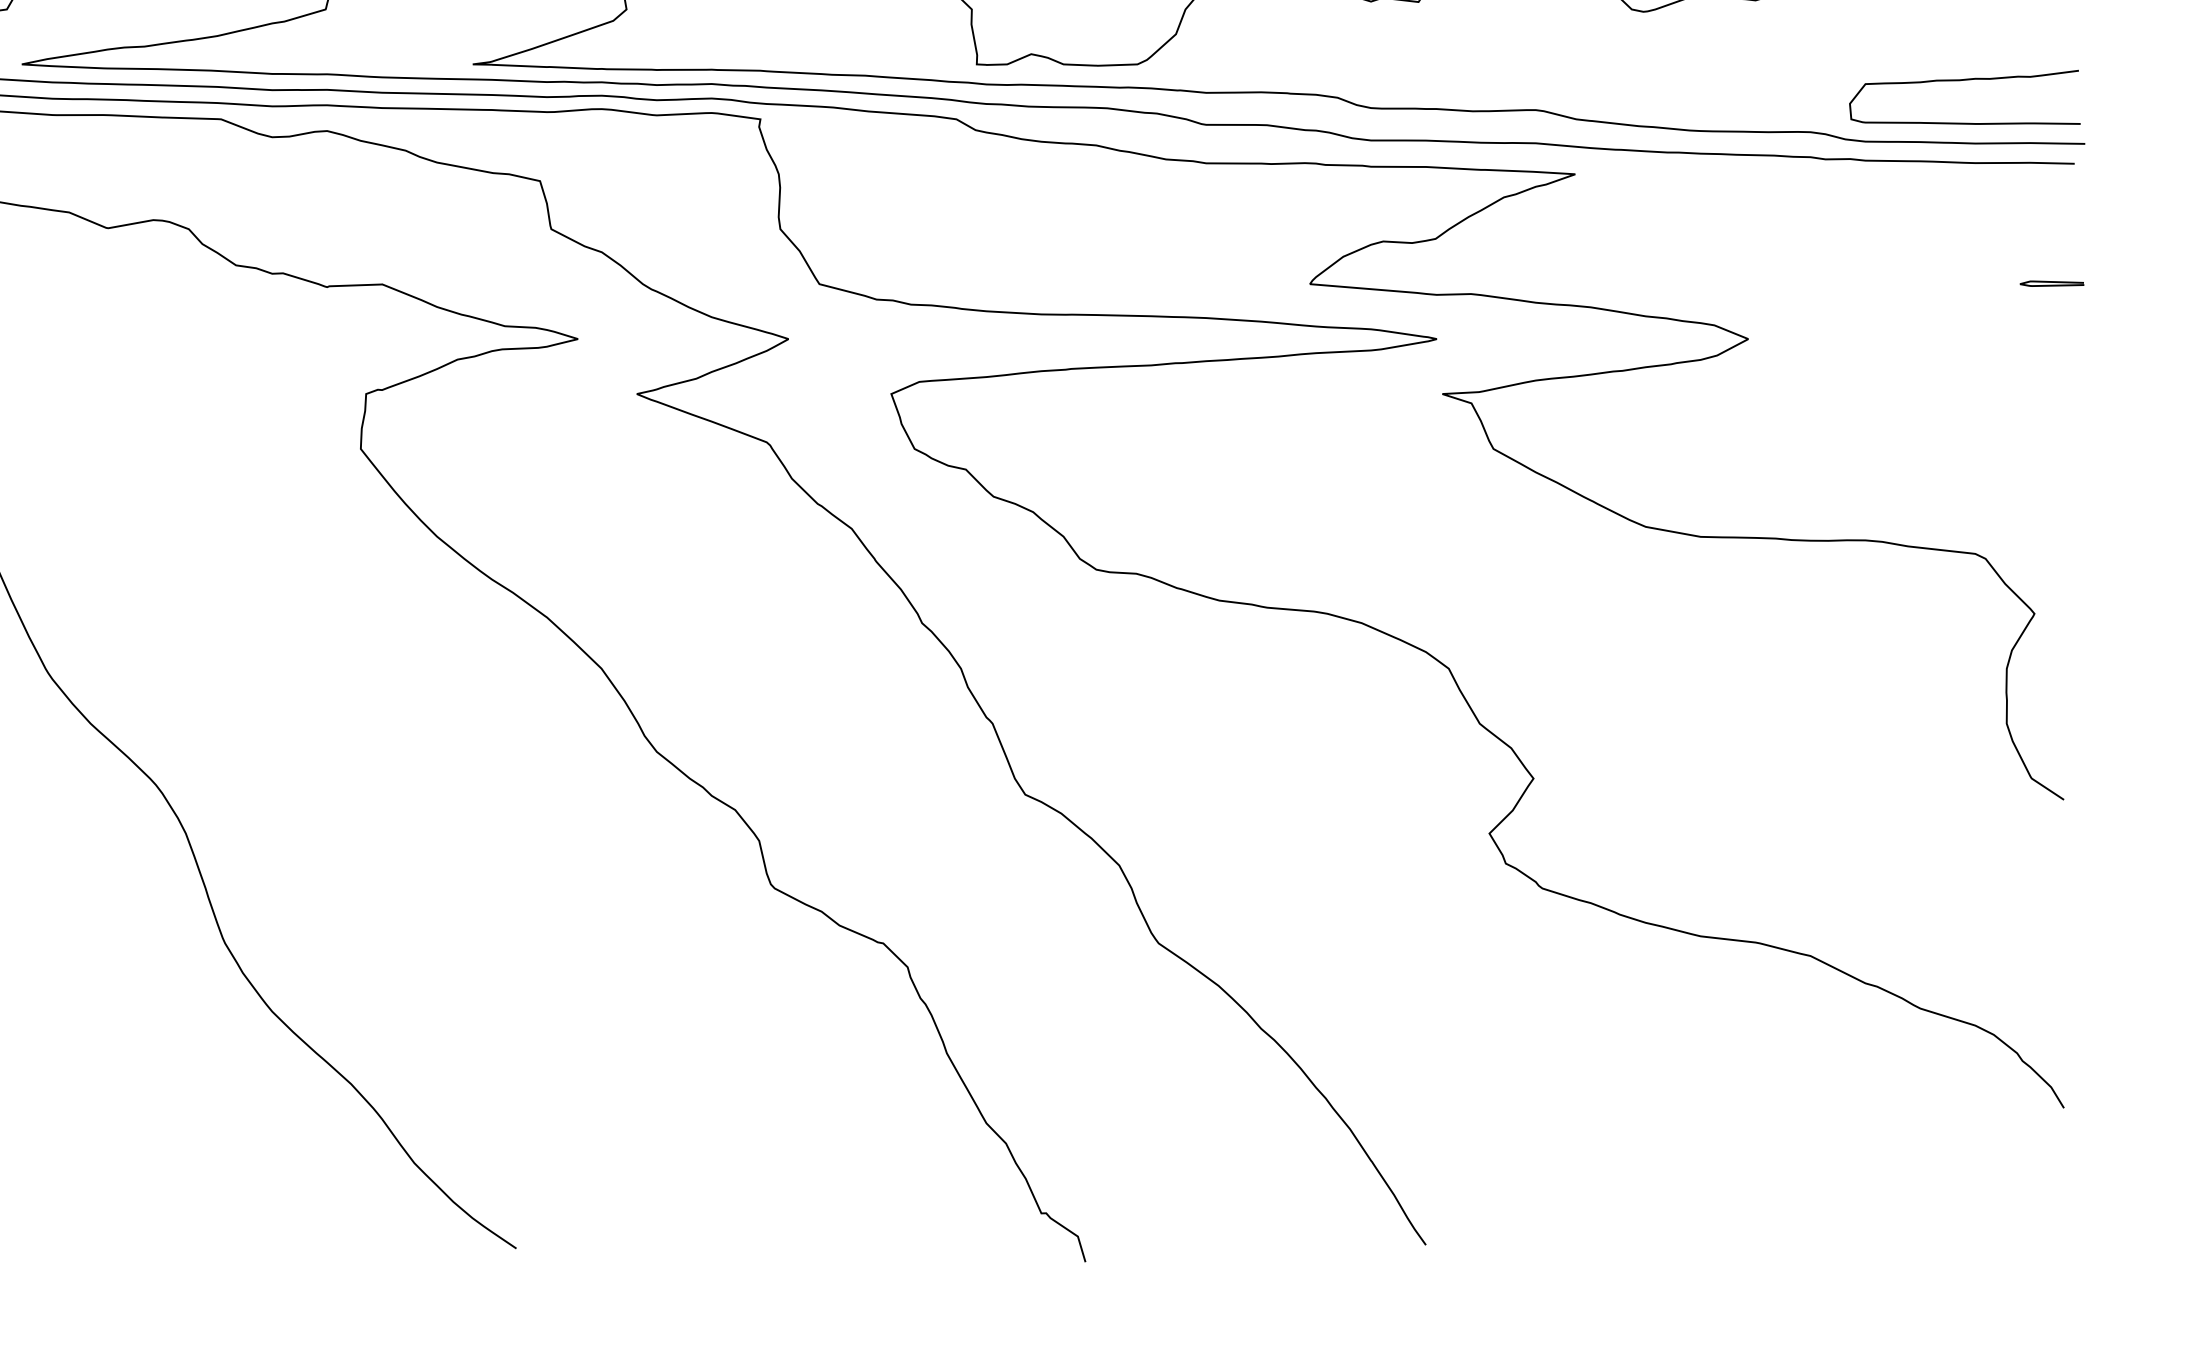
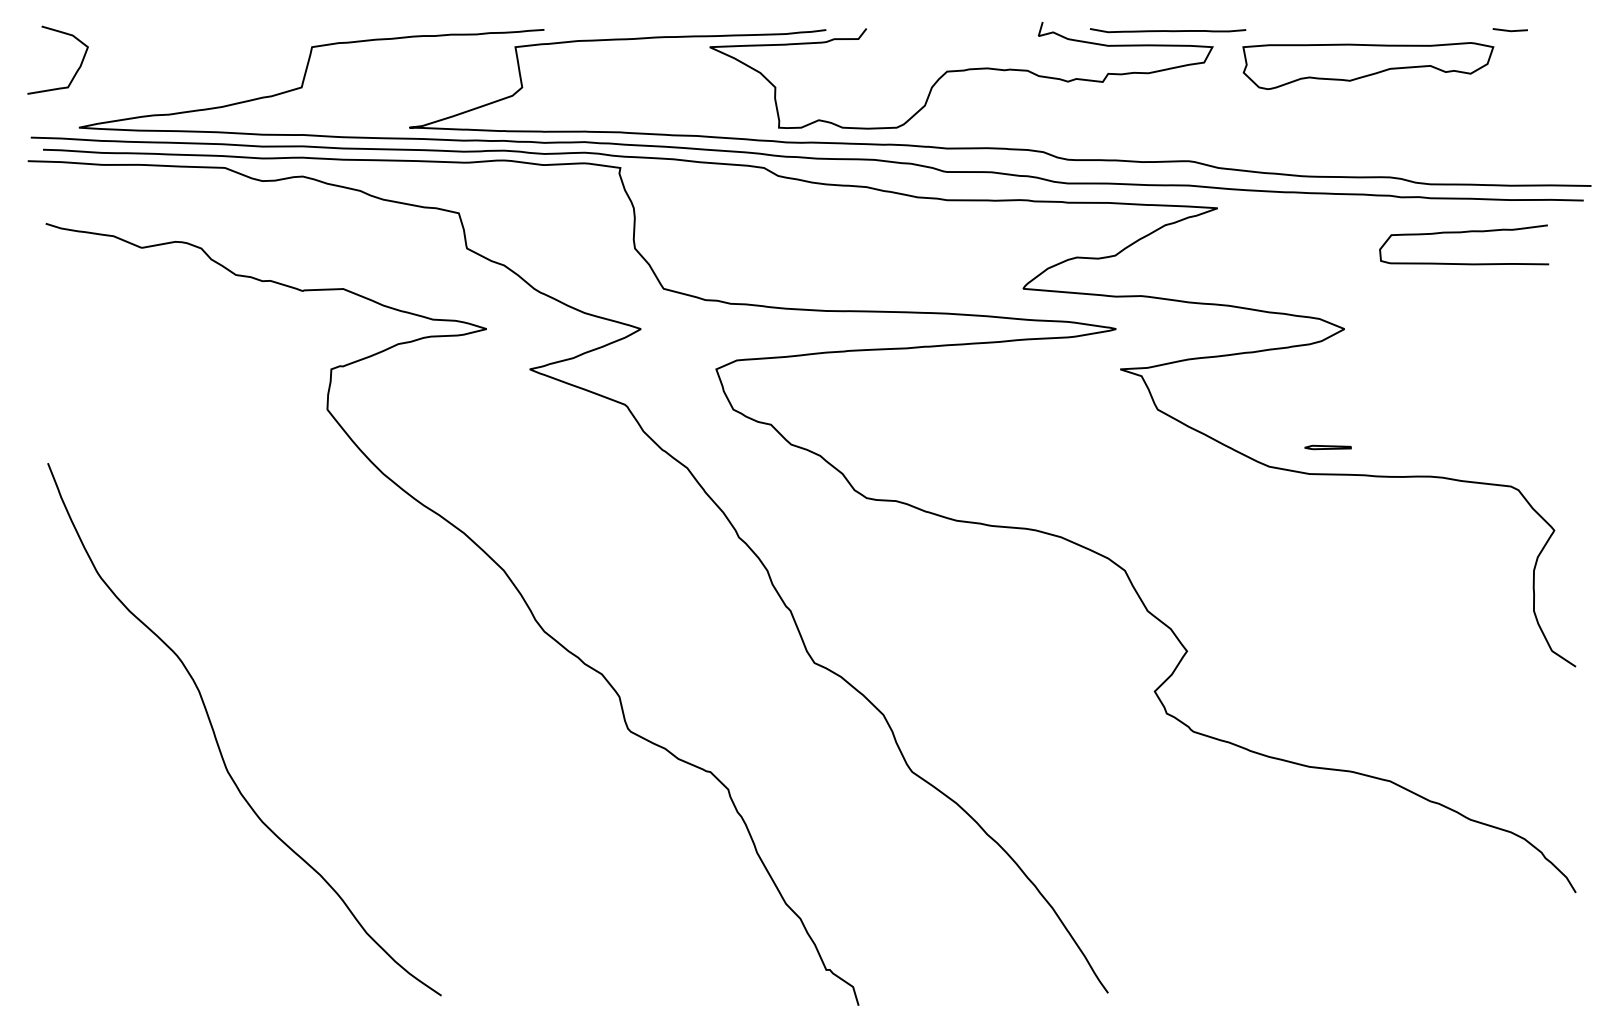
curve: (1961, 81) -> (1461, 233), moved
curve: (2051, 283) -> (1327, 447), moved

